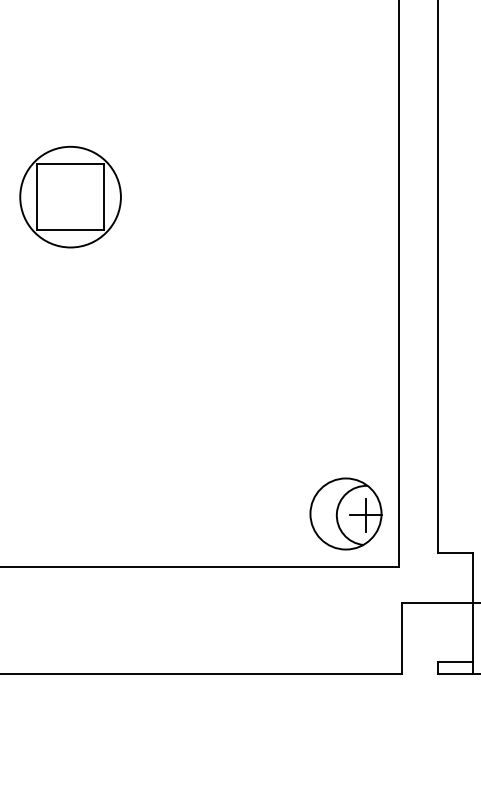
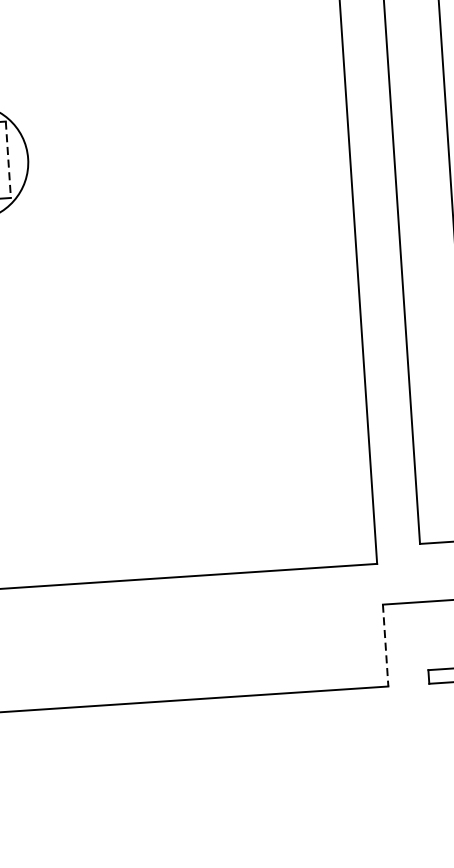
line: (103, 197) -> (8, 160), solid -> dashed
part: (345, 513) -> (311, 506), removed
line: (401, 638) -> (385, 645), solid -> dashed

